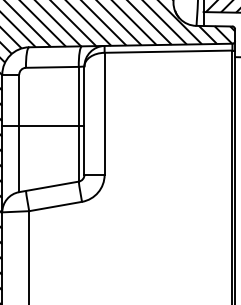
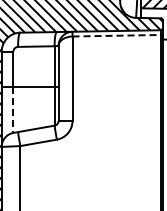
line: (169, 51) -> (117, 35), solid -> dashed
line: (19, 158) -> (13, 109), solid -> dashed

